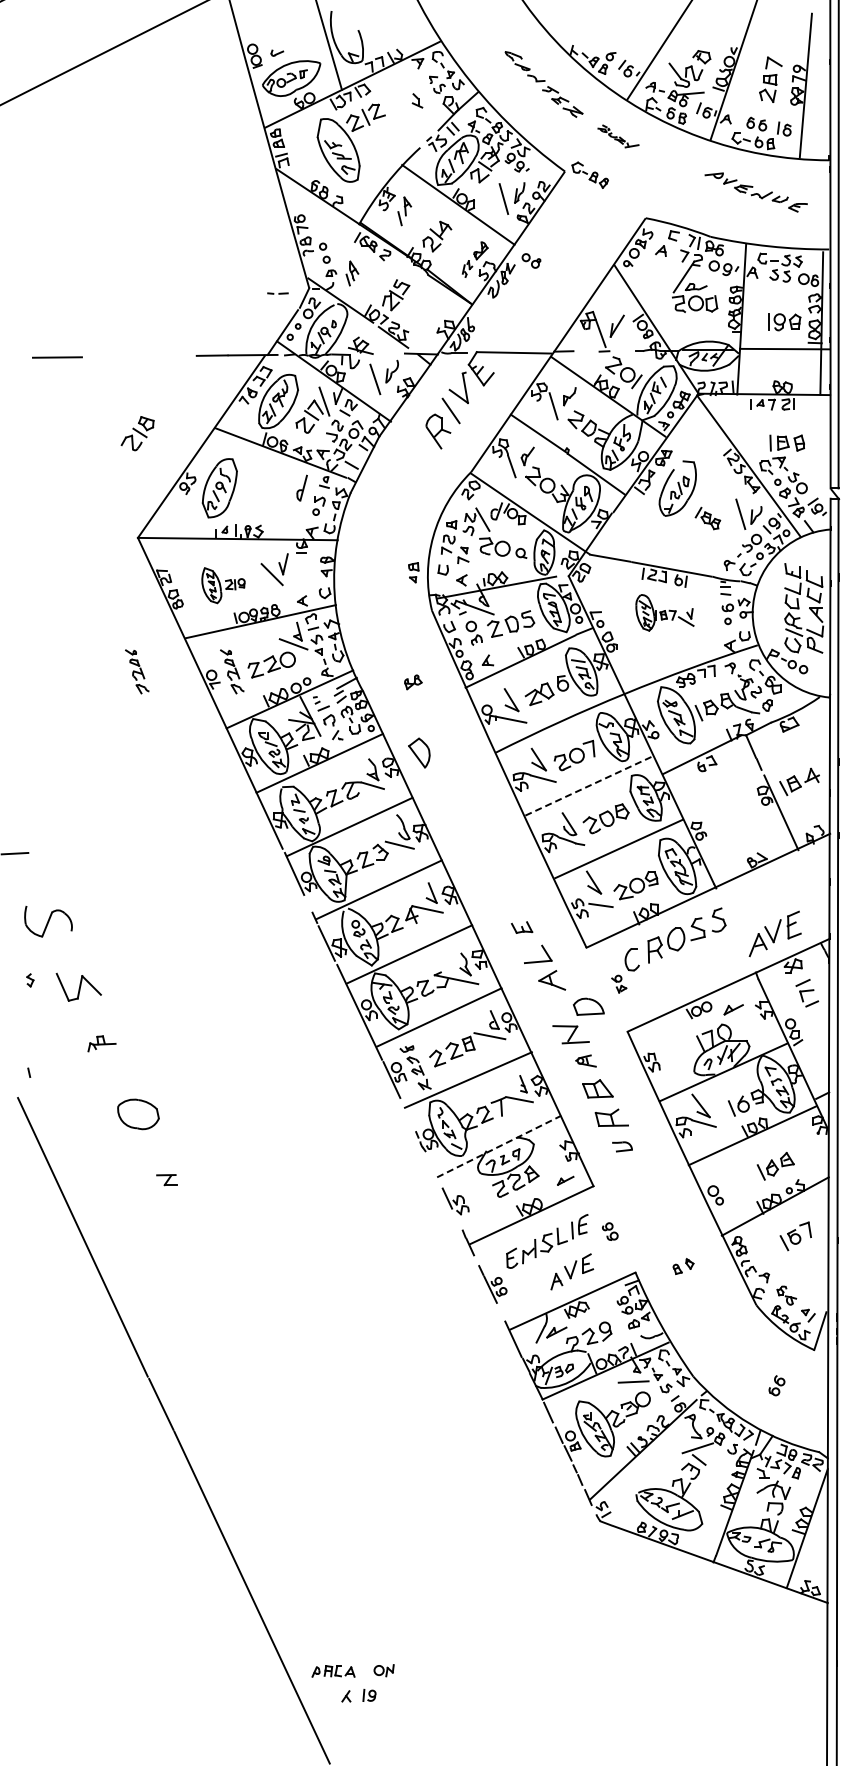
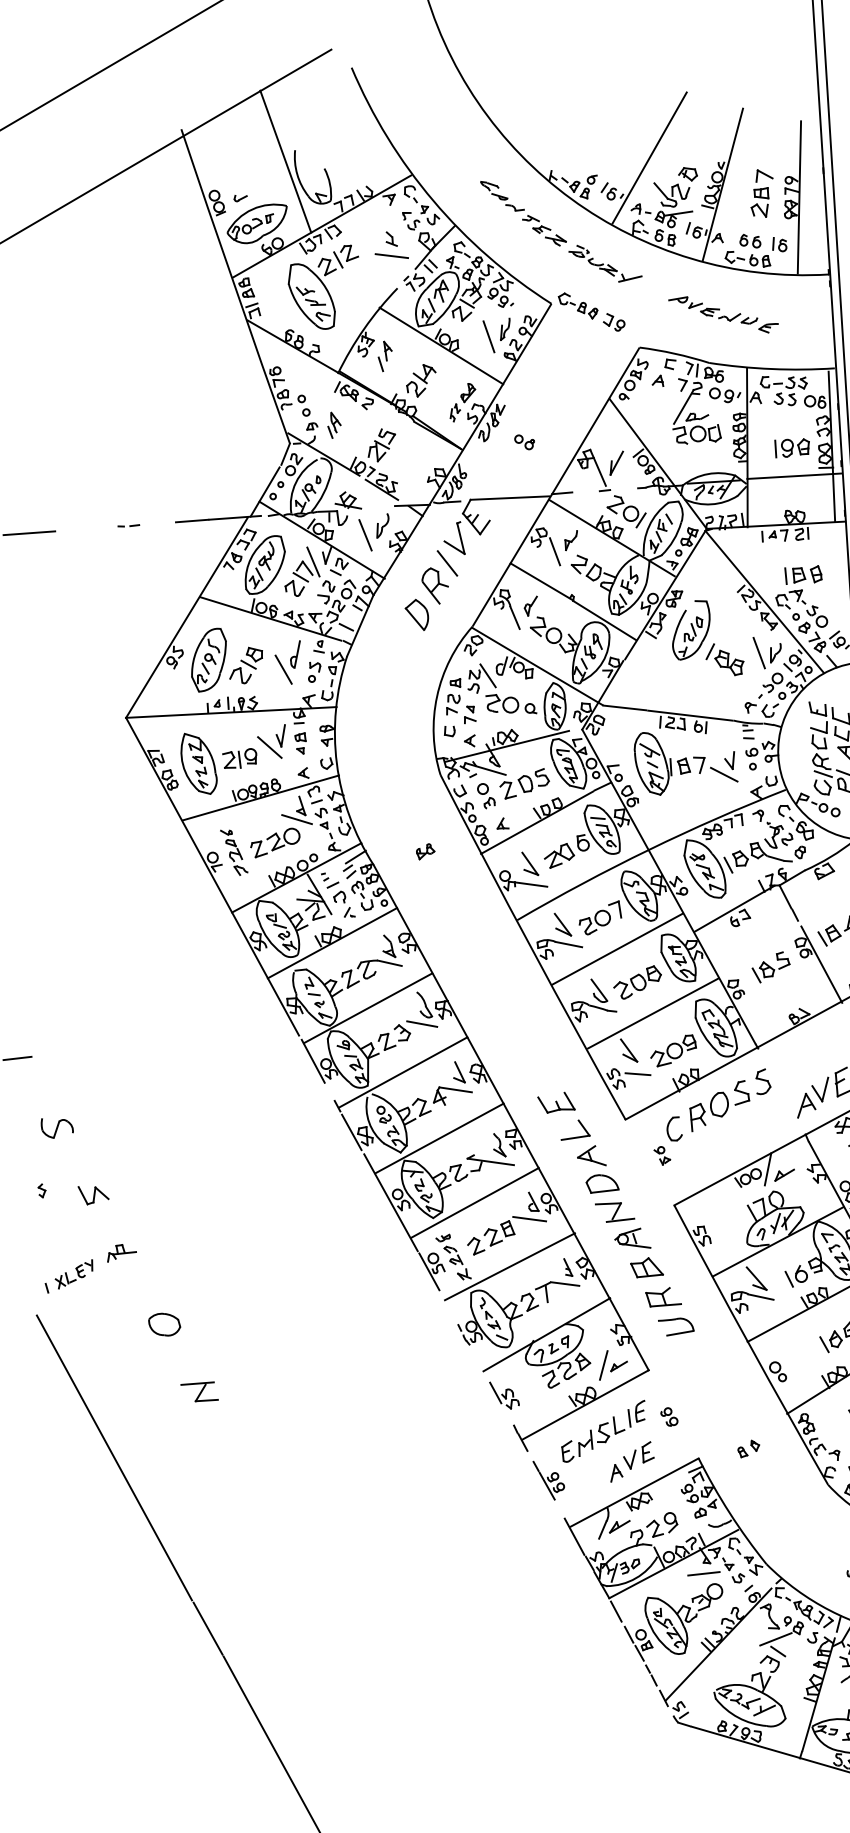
line: (416, 116) -> (391, 255), added
part: (618, 136) -> (605, 263), size x1.67
part: (622, 192) -> (613, 322), added
part: (755, 192) -> (722, 315), moved
part: (531, 260) -> (524, 441), moved
line: (278, 293) -> (129, 525), moved
part: (137, 433) -> (246, 665), moved
line: (289, 501) -> (283, 669), added
part: (707, 518) -> (724, 659), size x1.43
part: (413, 572) -> (300, 743), moved
part: (223, 585) -> (219, 762), size x1.67
part: (664, 612) -> (685, 761), size x1.67
part: (137, 671) -> (134, 858), removed
part: (419, 752) -> (417, 614), moved
line: (589, 785) -> (617, 948), dashed -> solid
part: (732, 811) -> (770, 966), added
part: (48, 921) -> (57, 1127), size x0.62
part: (521, 927) -> (555, 1102), size x1.67
part: (78, 987) -> (93, 1195), size x0.62
line: (718, 1003) -> (768, 1169), added
part: (588, 1006) -> (602, 1183), moved
part: (585, 1060) -> (631, 1238), size x1.67
part: (55, 1061) -> (73, 1274), added
part: (137, 1113) -> (163, 1323), size x0.71
line: (499, 1146) -> (547, 1334), dashed -> solid
part: (622, 1146) -> (676, 1326), size x1.67
line: (550, 1178) -> (602, 1365), added
part: (166, 1179) -> (198, 1391), size x1.67

